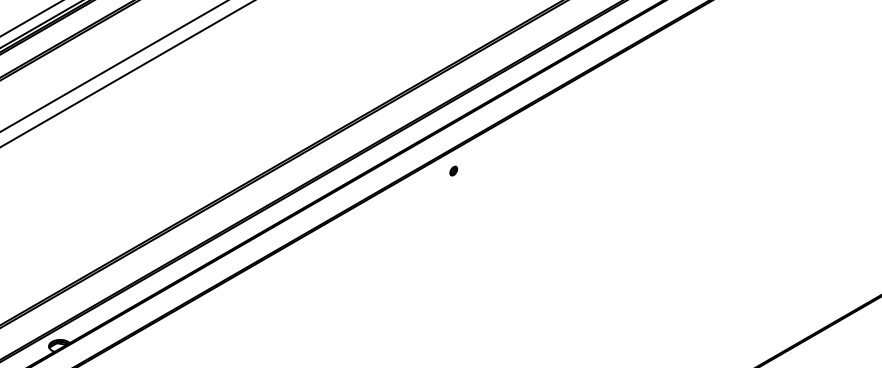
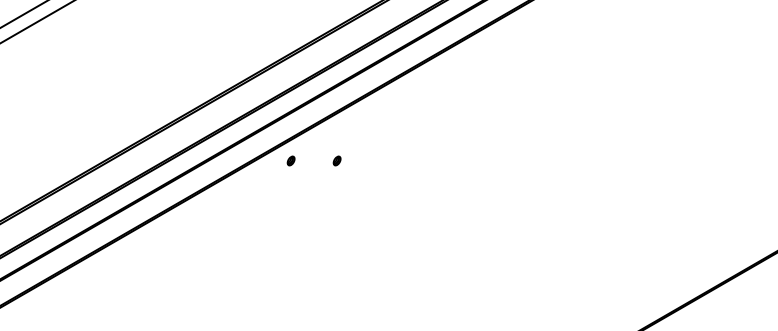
part: (499, 170) -> (336, 160), added

